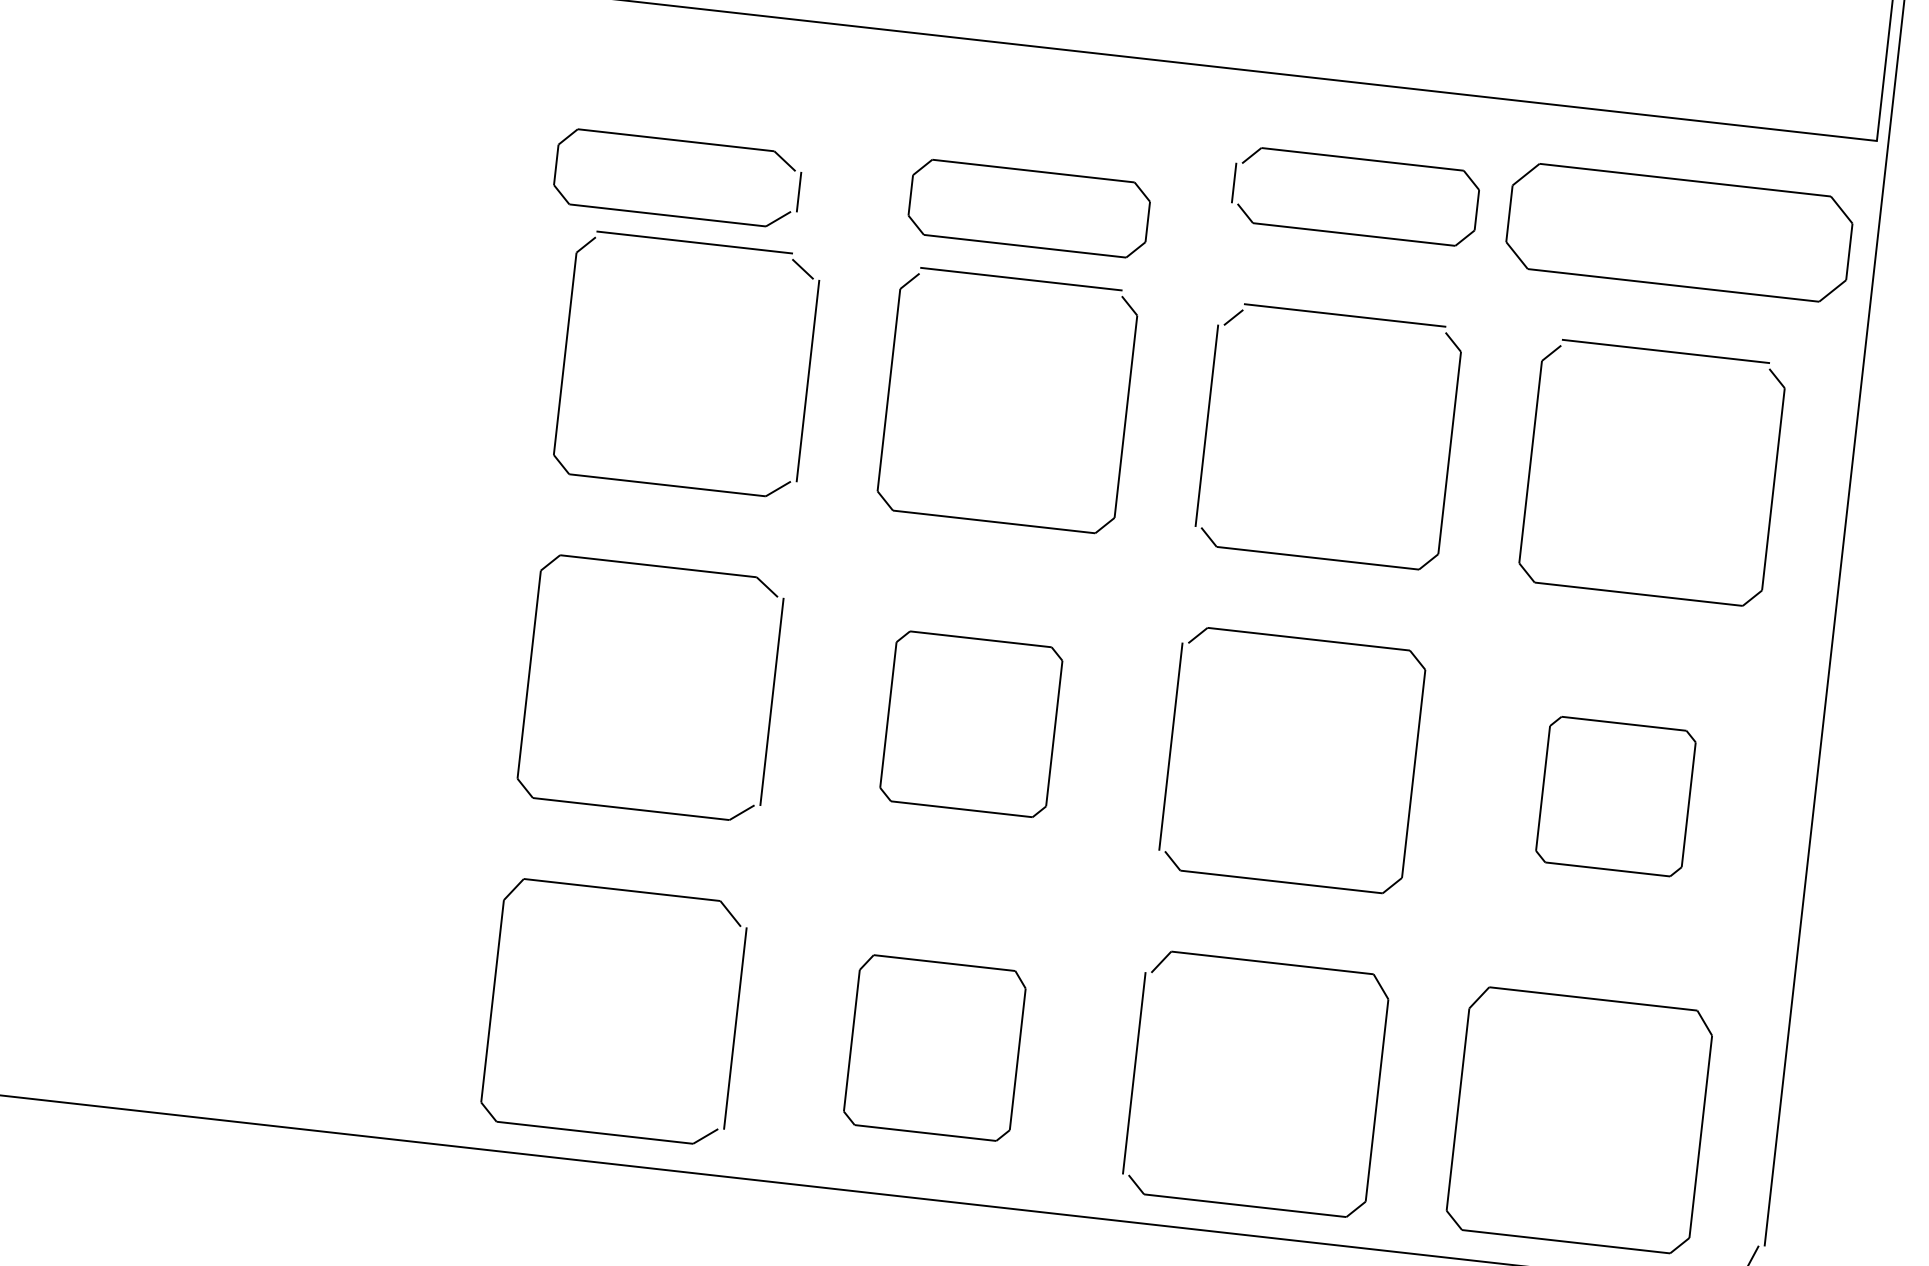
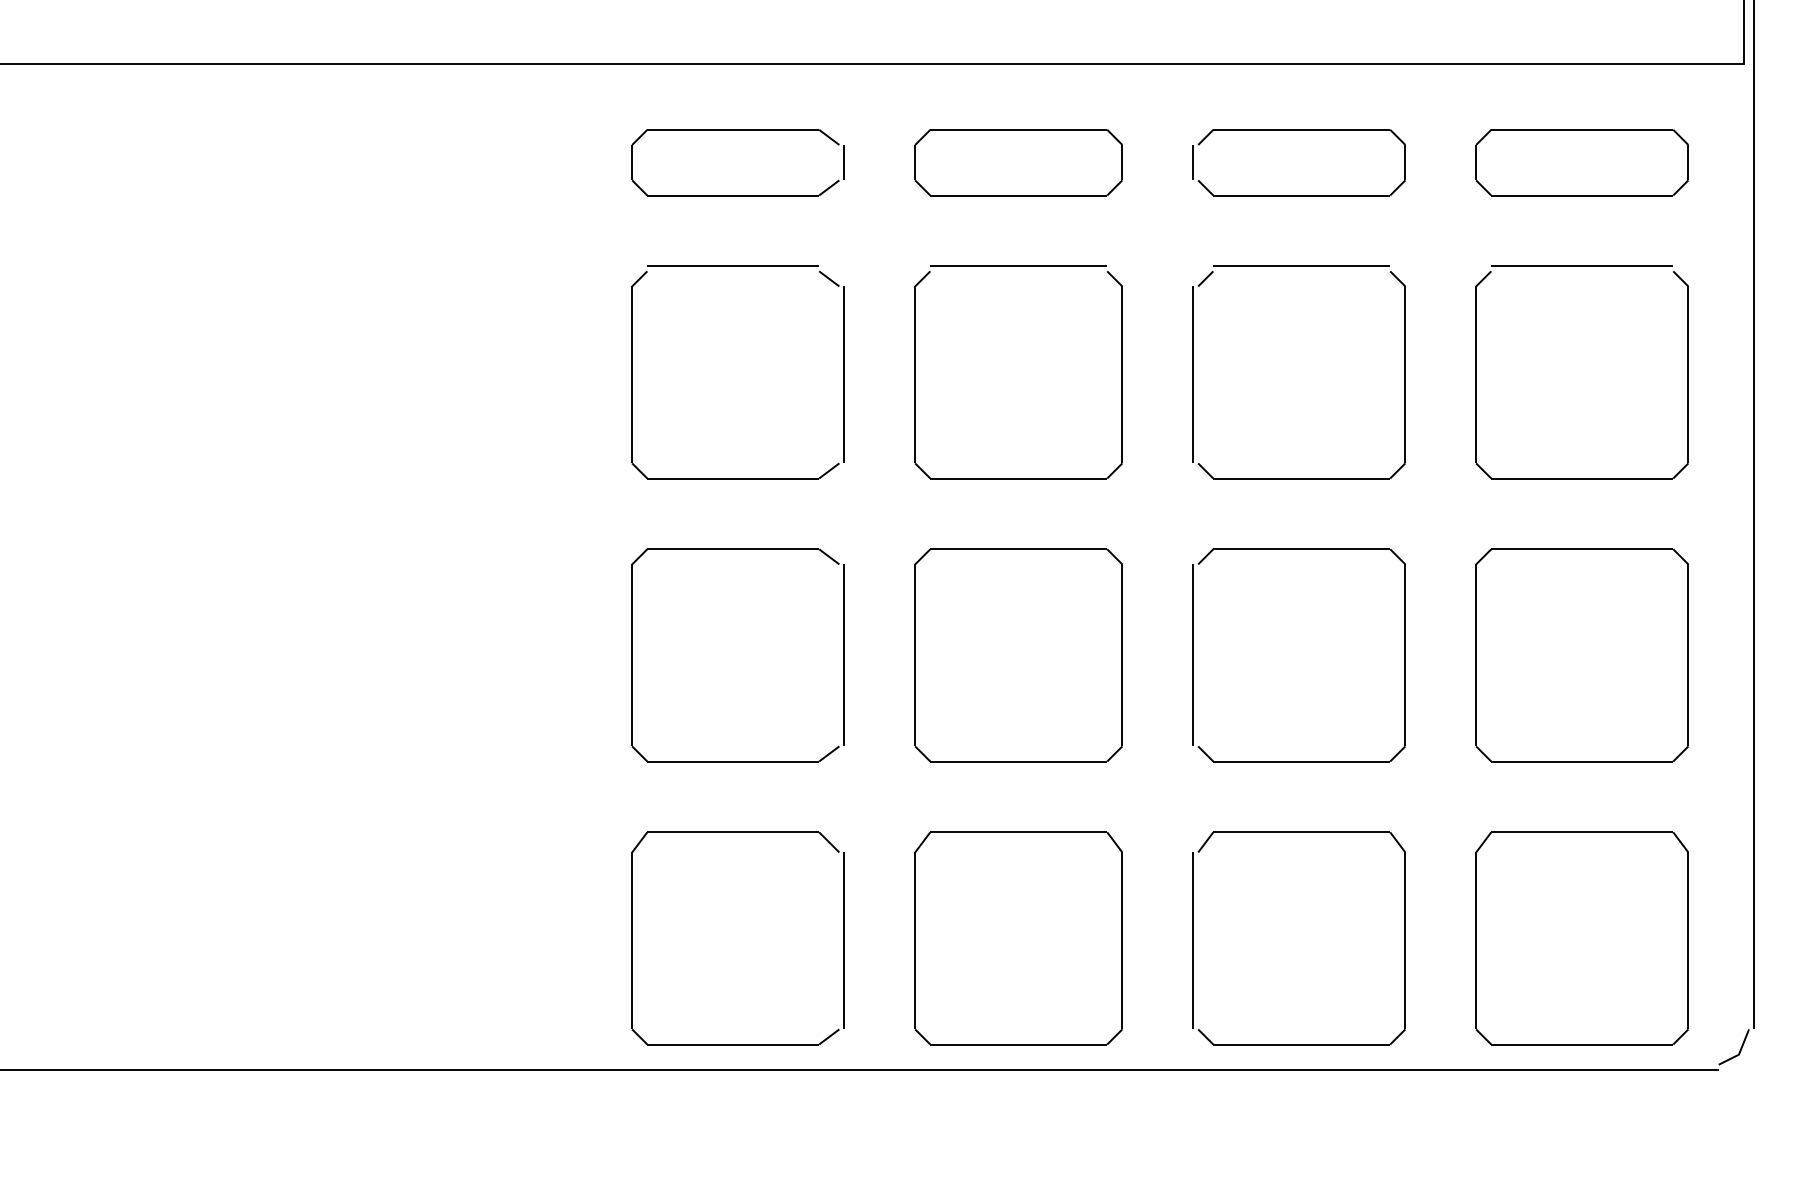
part: (680, 141) -> (737, 130), moved
part: (1028, 208) -> (1018, 162), moved
part: (1678, 232) -> (1581, 162), size x0.71
part: (971, 724) -> (1018, 655), size x1.43
part: (1615, 796) -> (1581, 655), size x1.67
part: (934, 1048) -> (1018, 938), size x1.43

